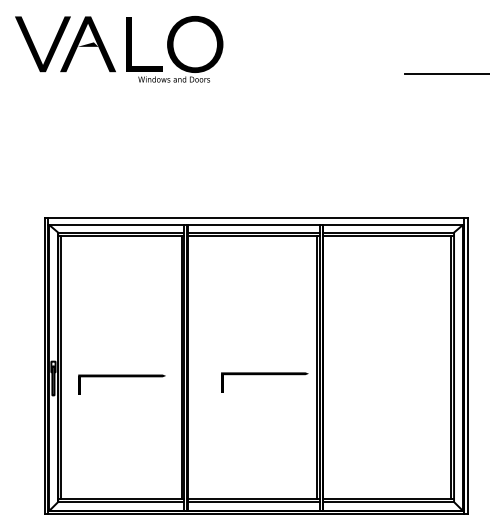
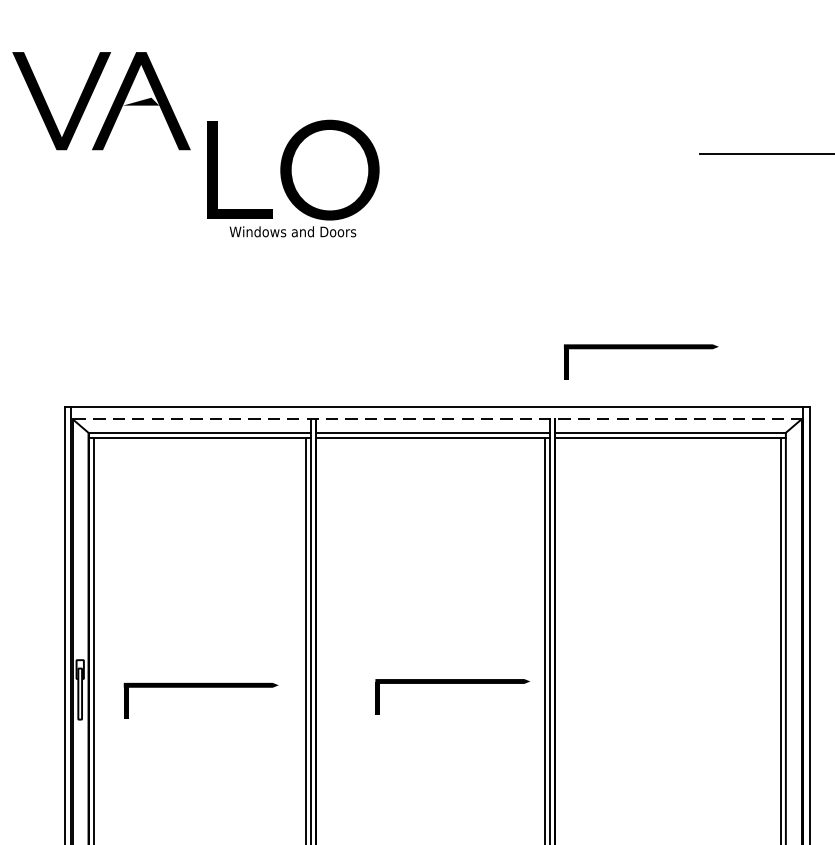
text: (174, 49) -> (293, 178), moved
part: (371, 185) -> (640, 349), added
line: (256, 224) -> (437, 418), solid -> dashed

